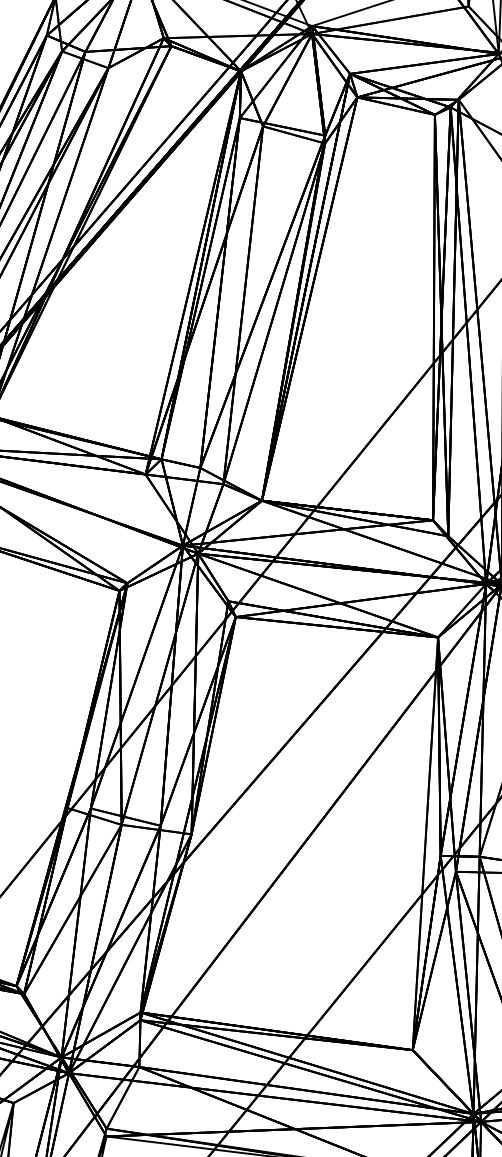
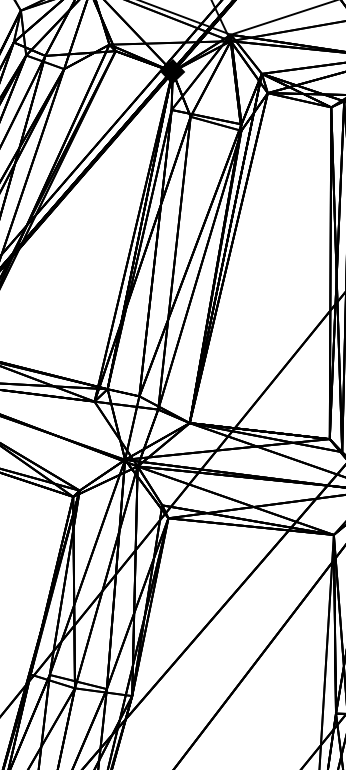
fill: (240, 70) -> (172, 71), added

